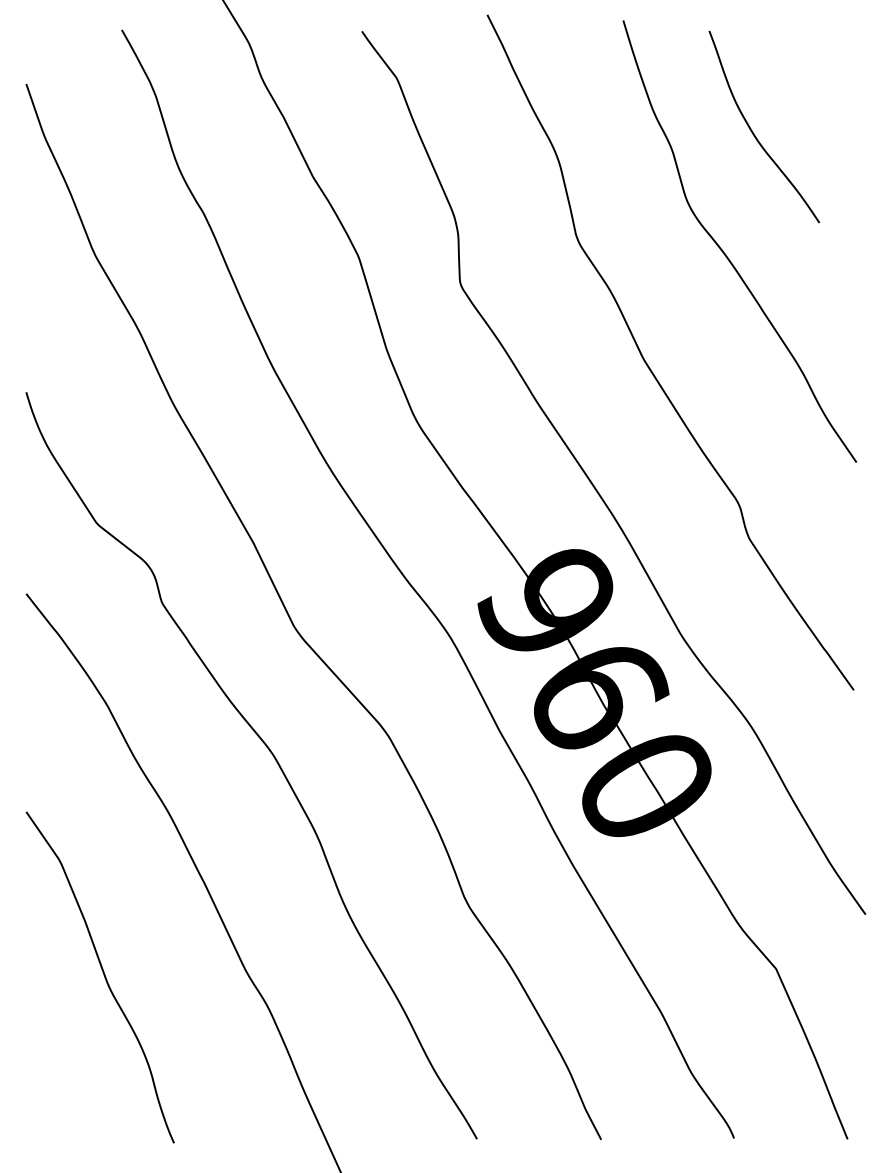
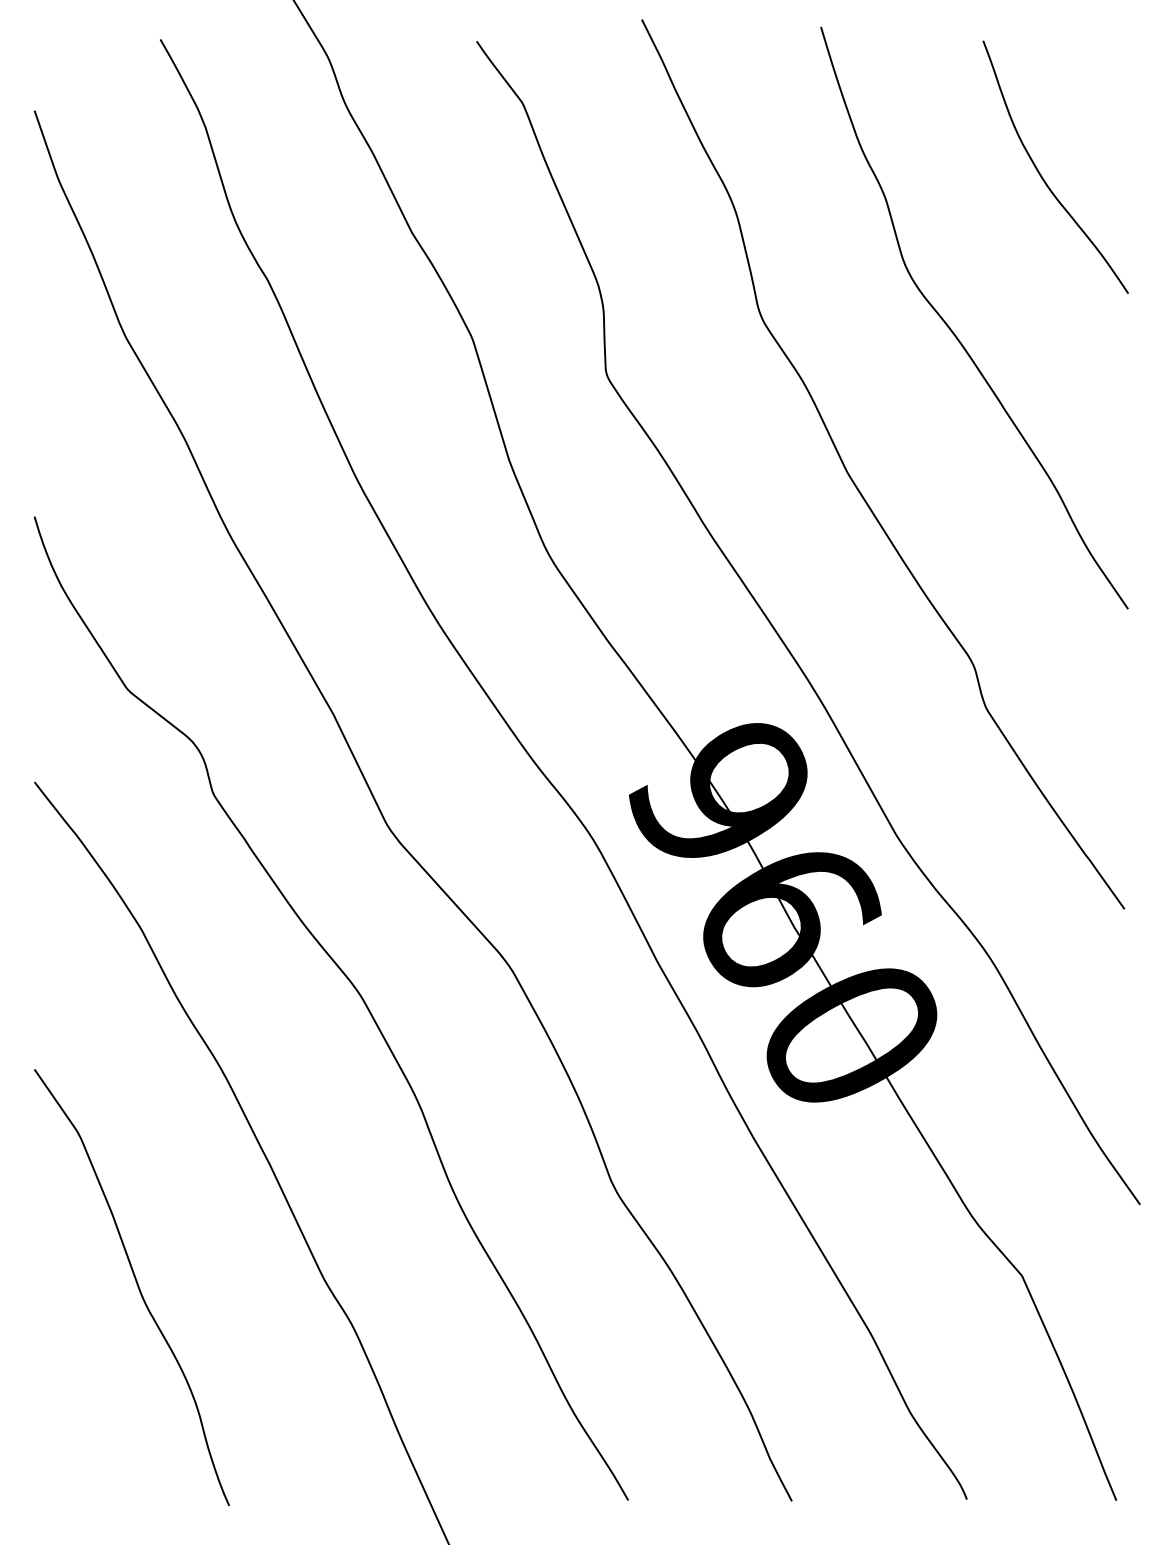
curve: (753, 132) -> (1041, 174), moved

